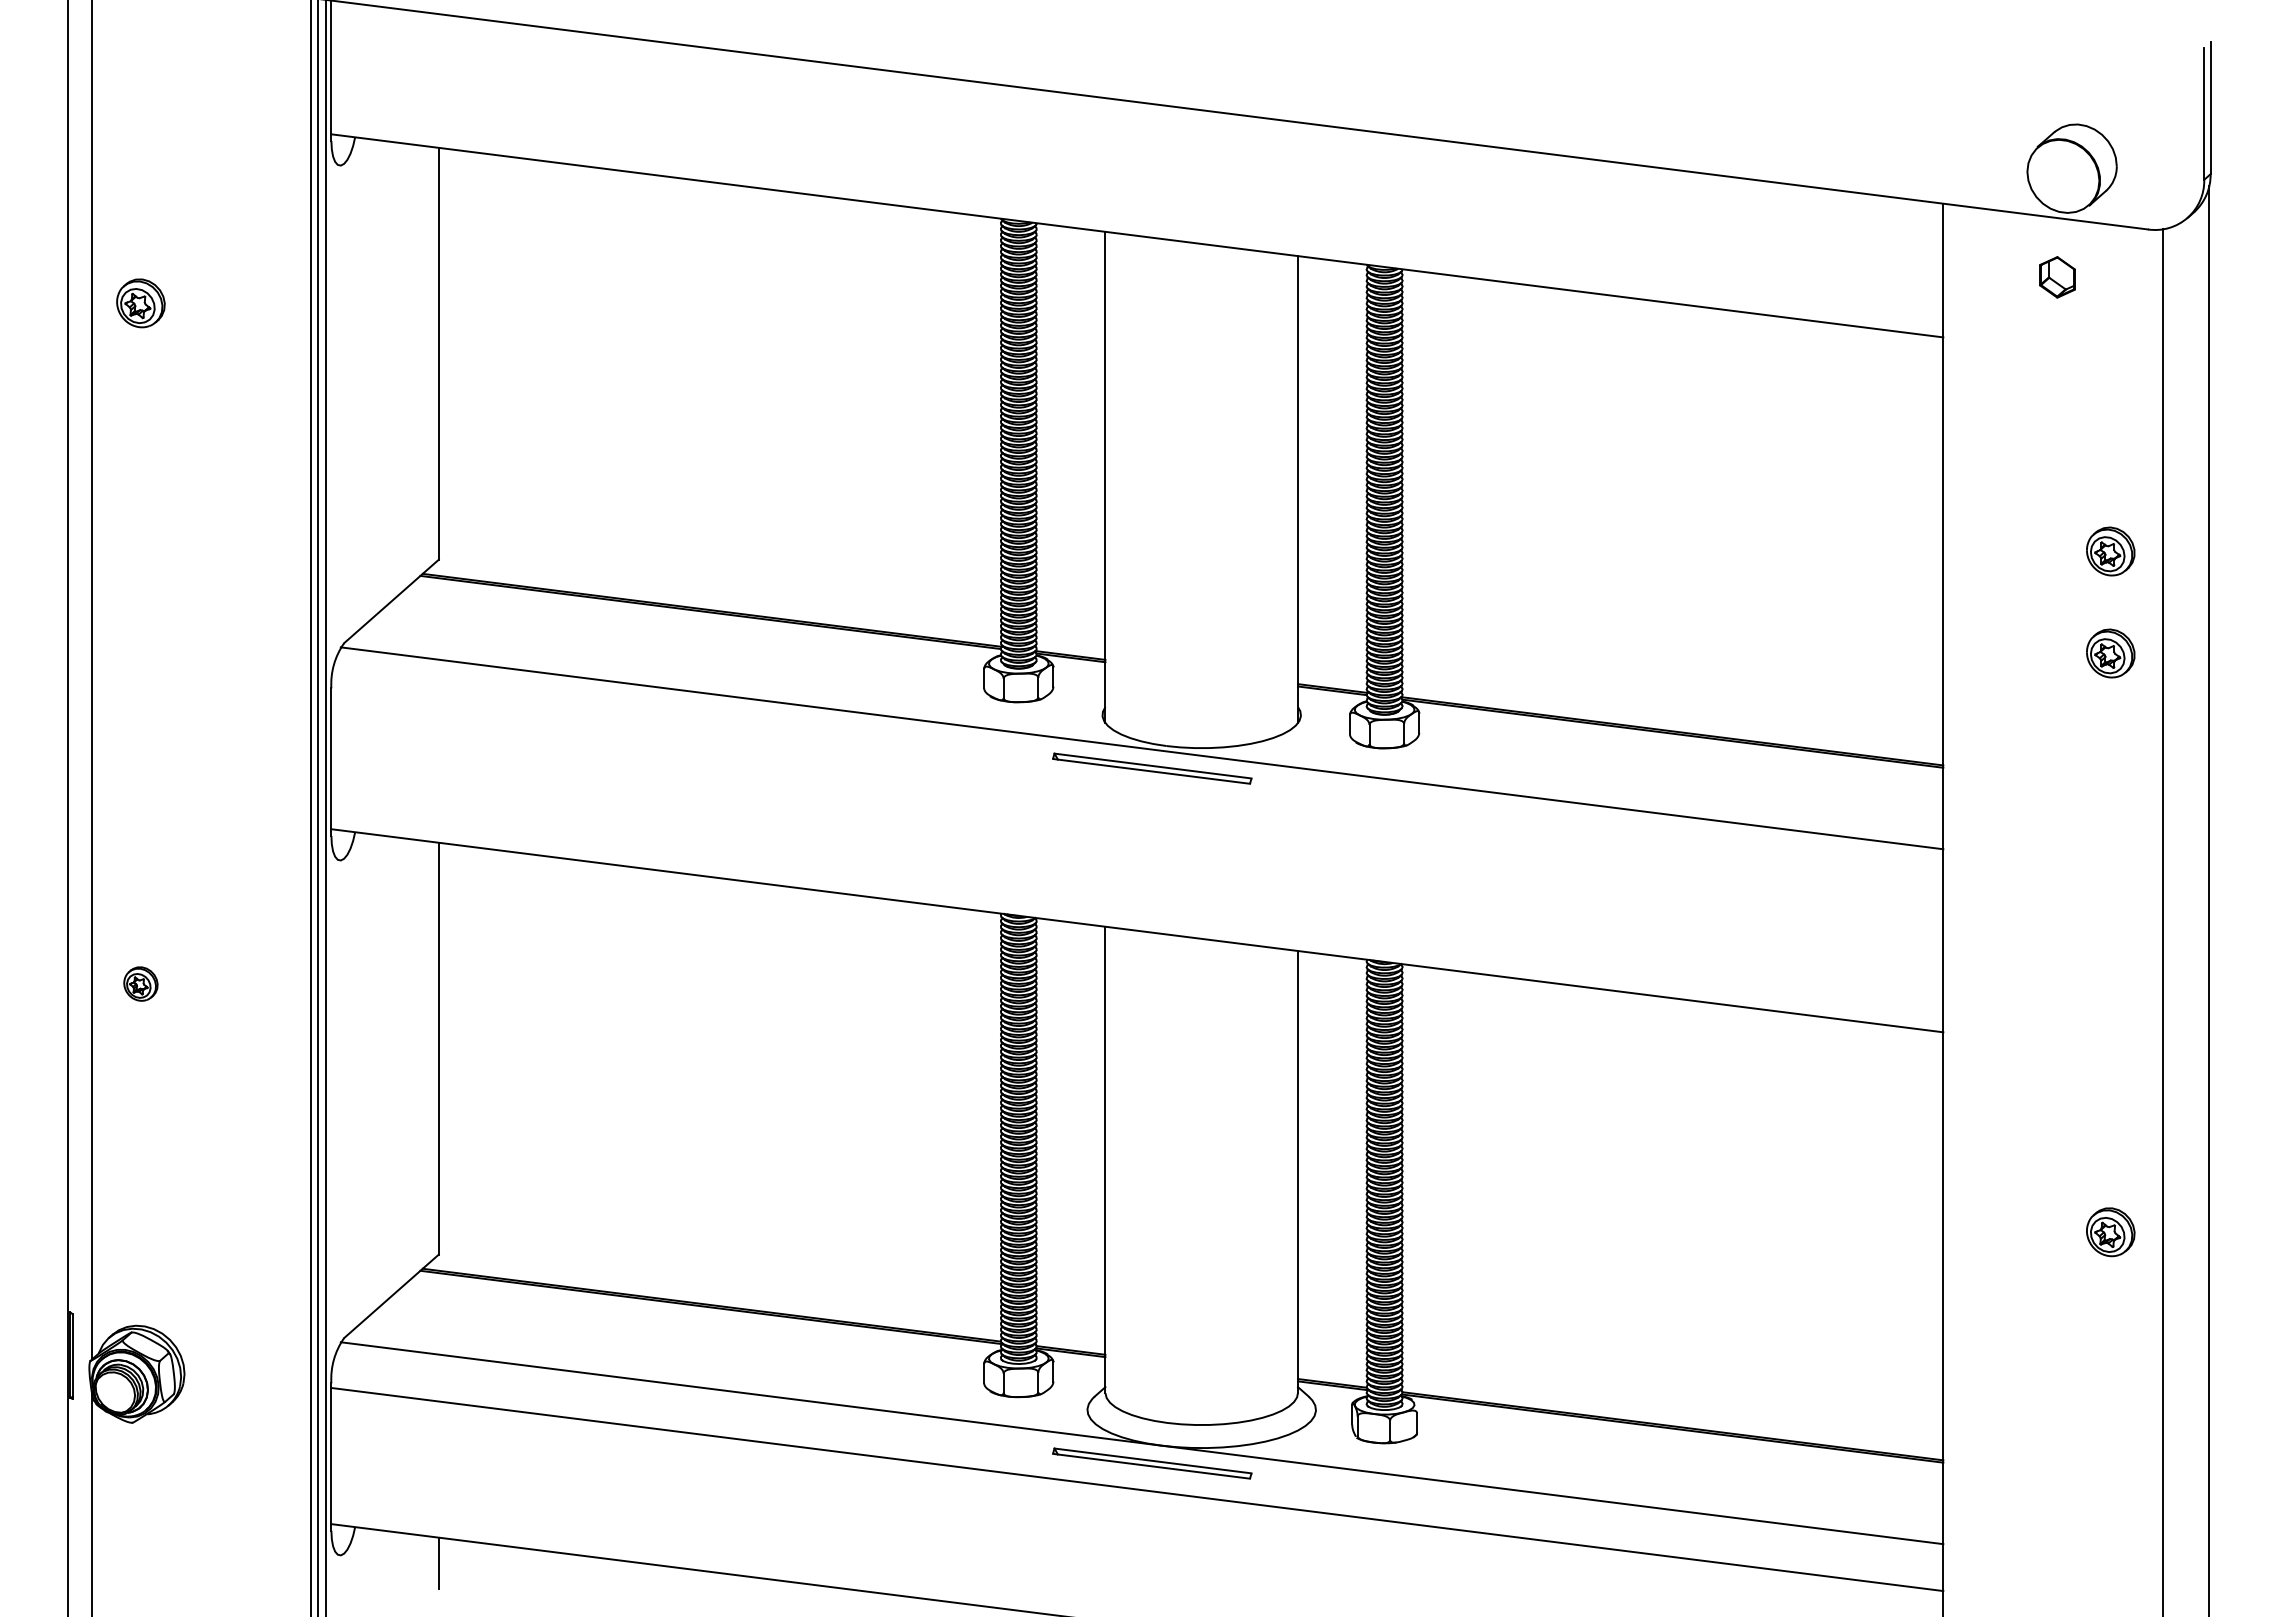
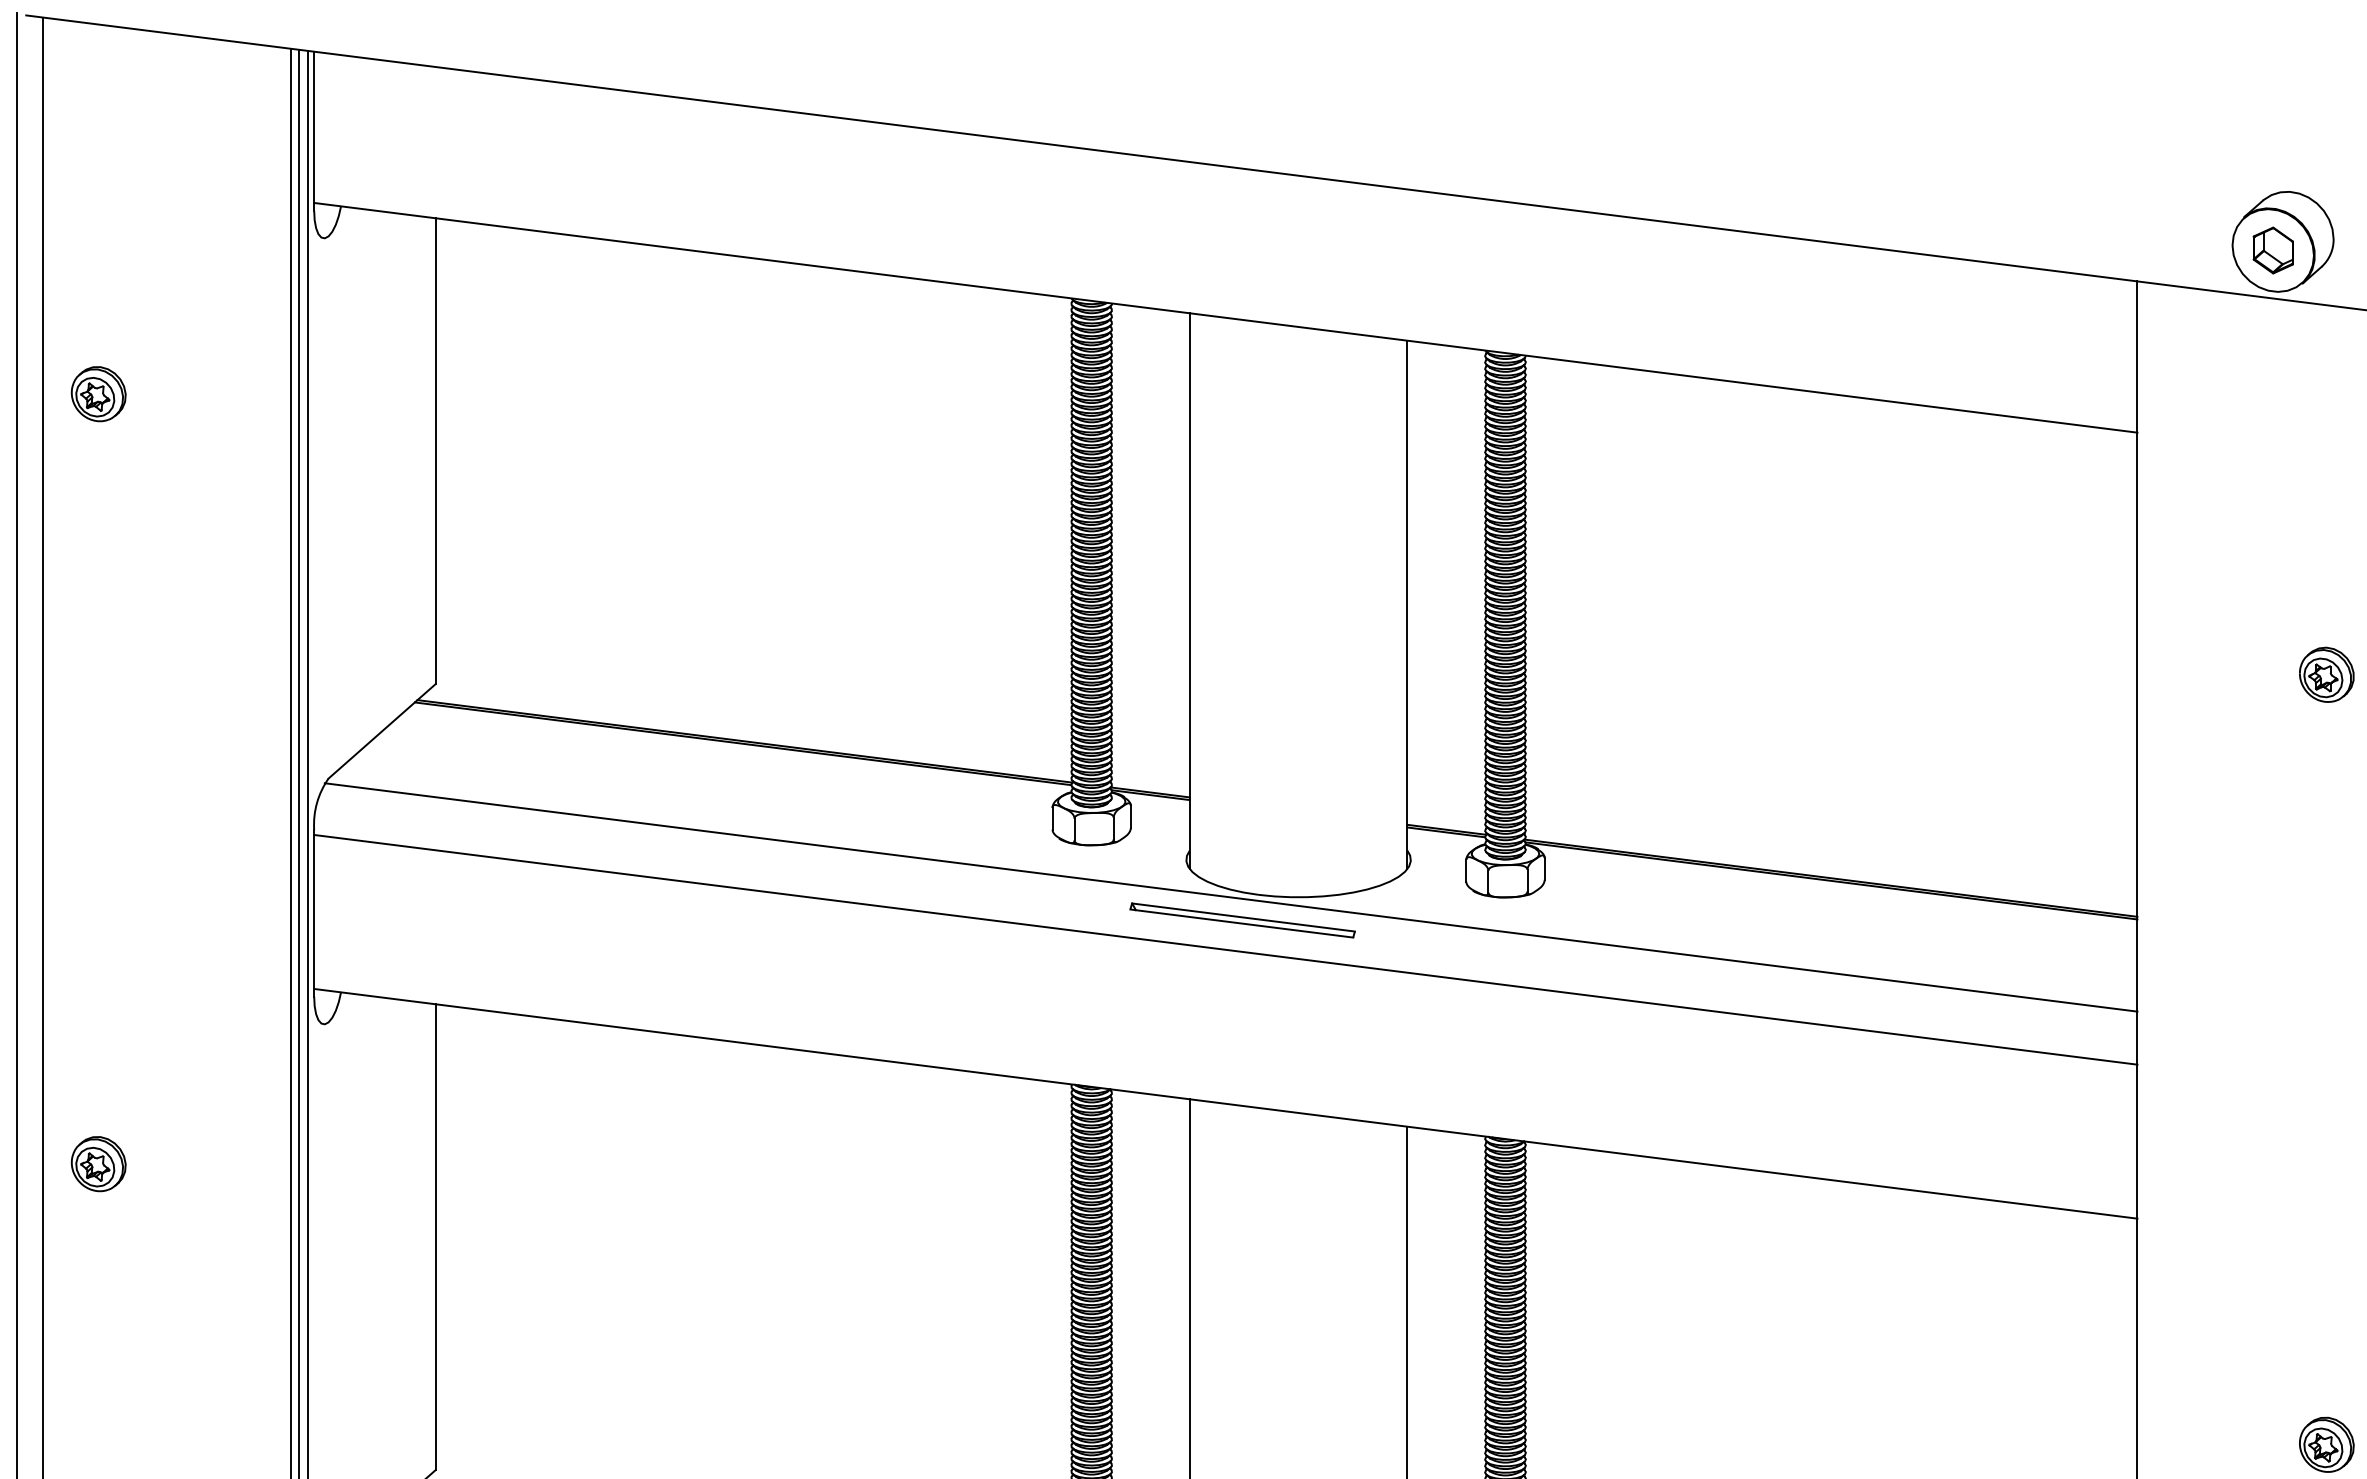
part: (2057, 277) -> (2273, 250), moved
part: (2110, 653) -> (2326, 790), removed
line: (1137, 794) -> (1225, 949), added
part: (140, 983) -> (98, 1163), size x1.43

